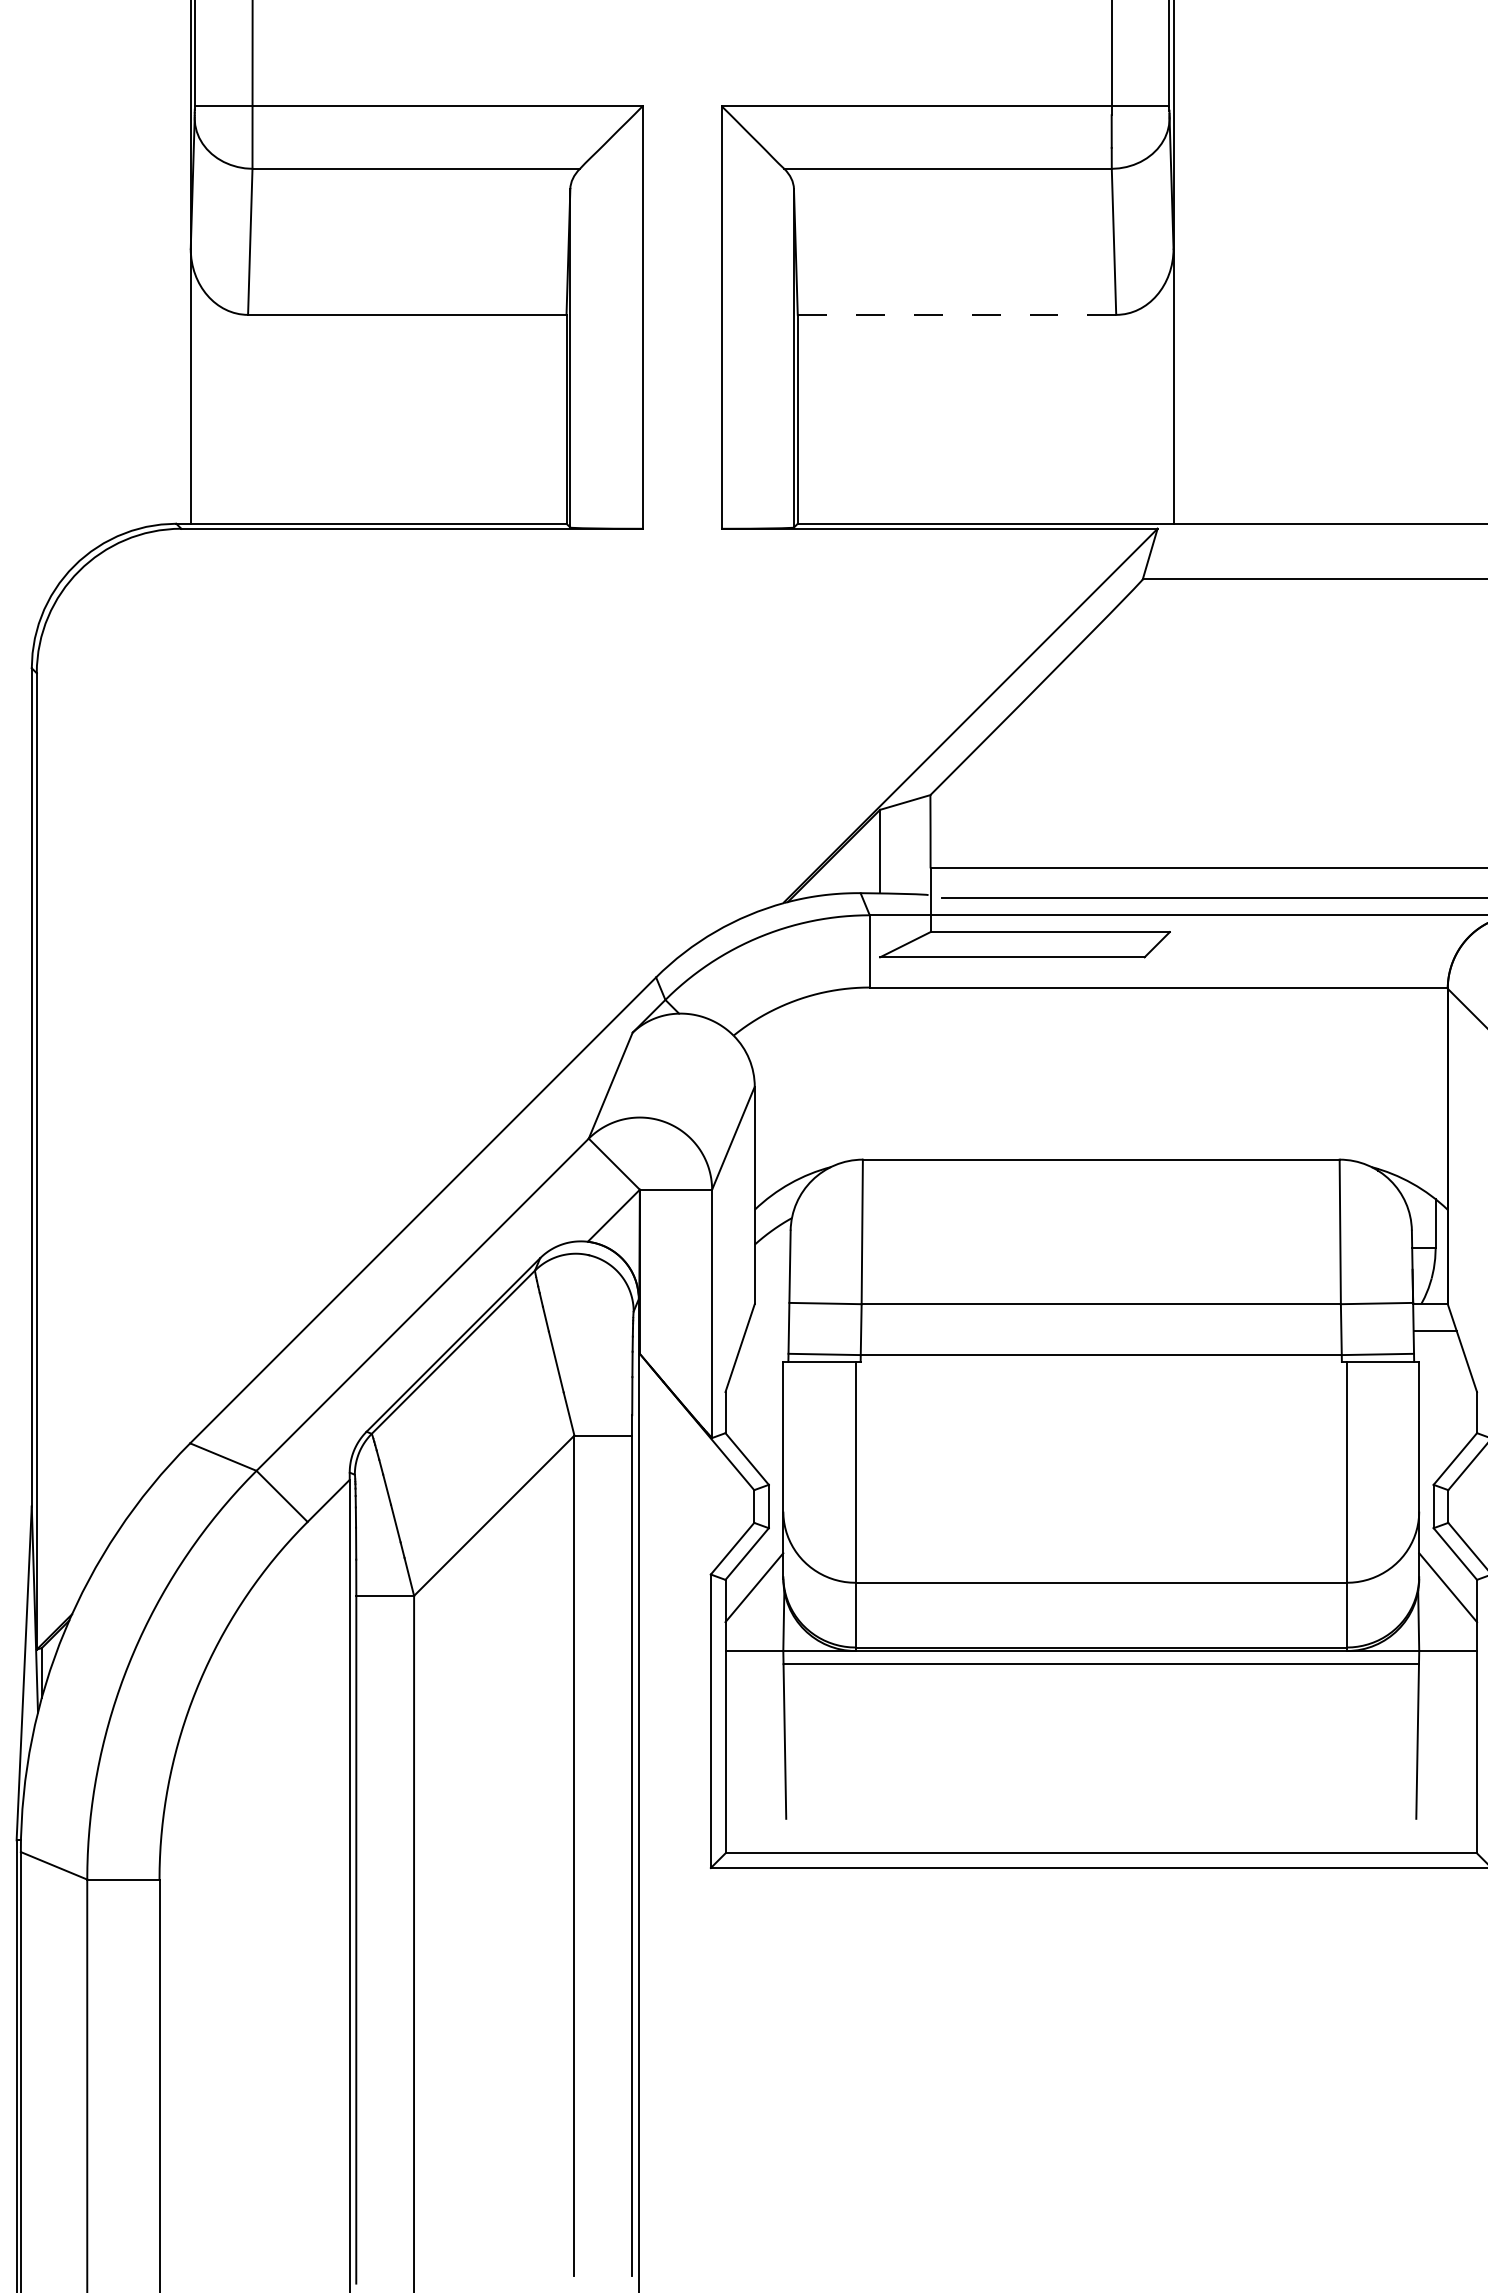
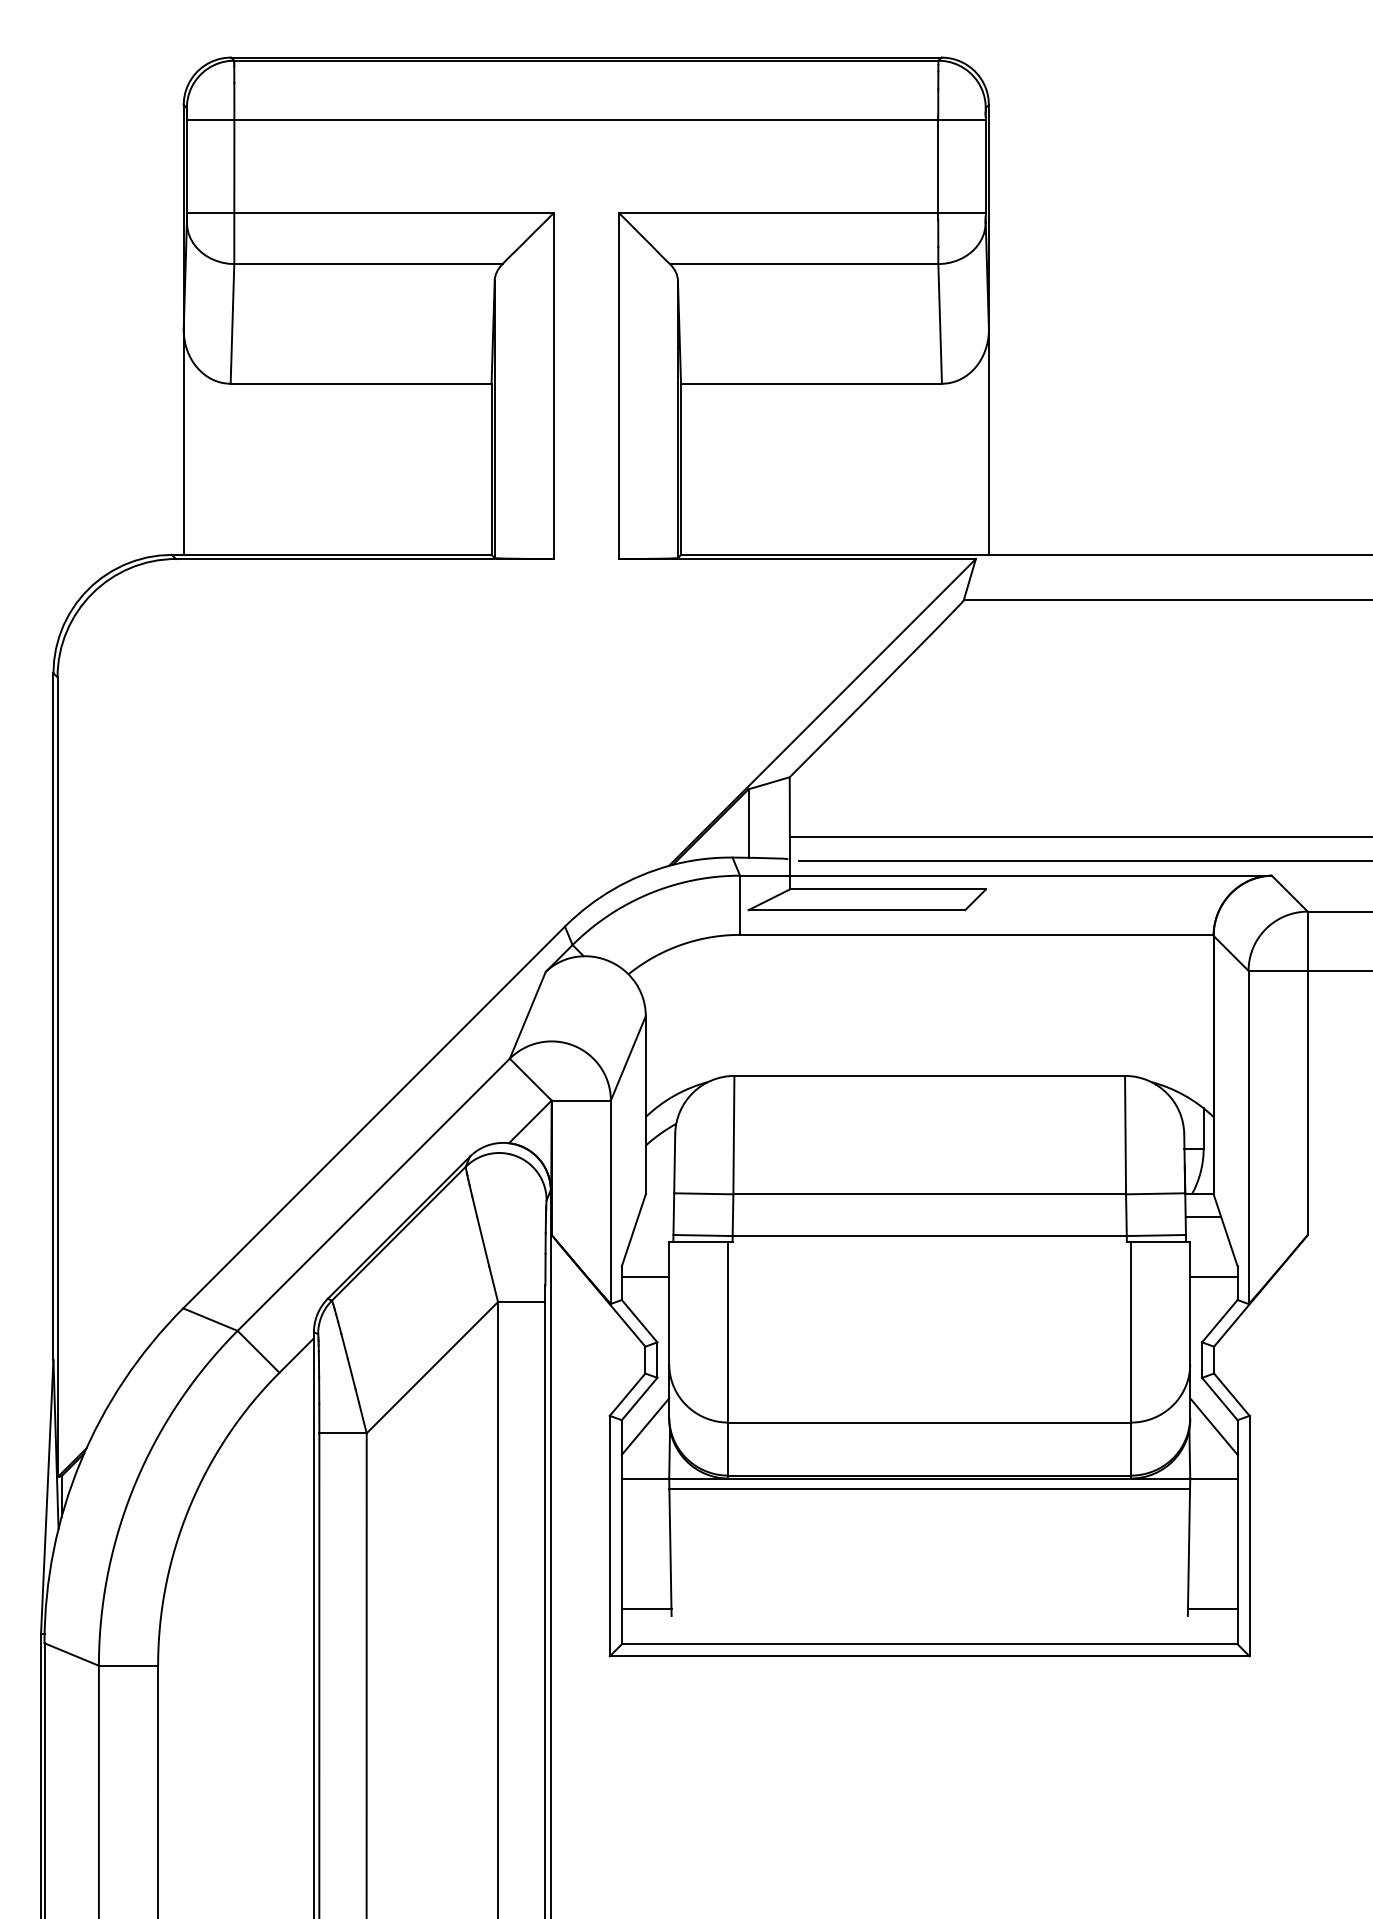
line: (956, 314) -> (811, 383), dashed -> solid
line: (754, 1405) -> (645, 1277), added
line: (1447, 1405) -> (1213, 1277), added
line: (755, 1809) -> (646, 1608), added
line: (1446, 1809) -> (1212, 1608), added

